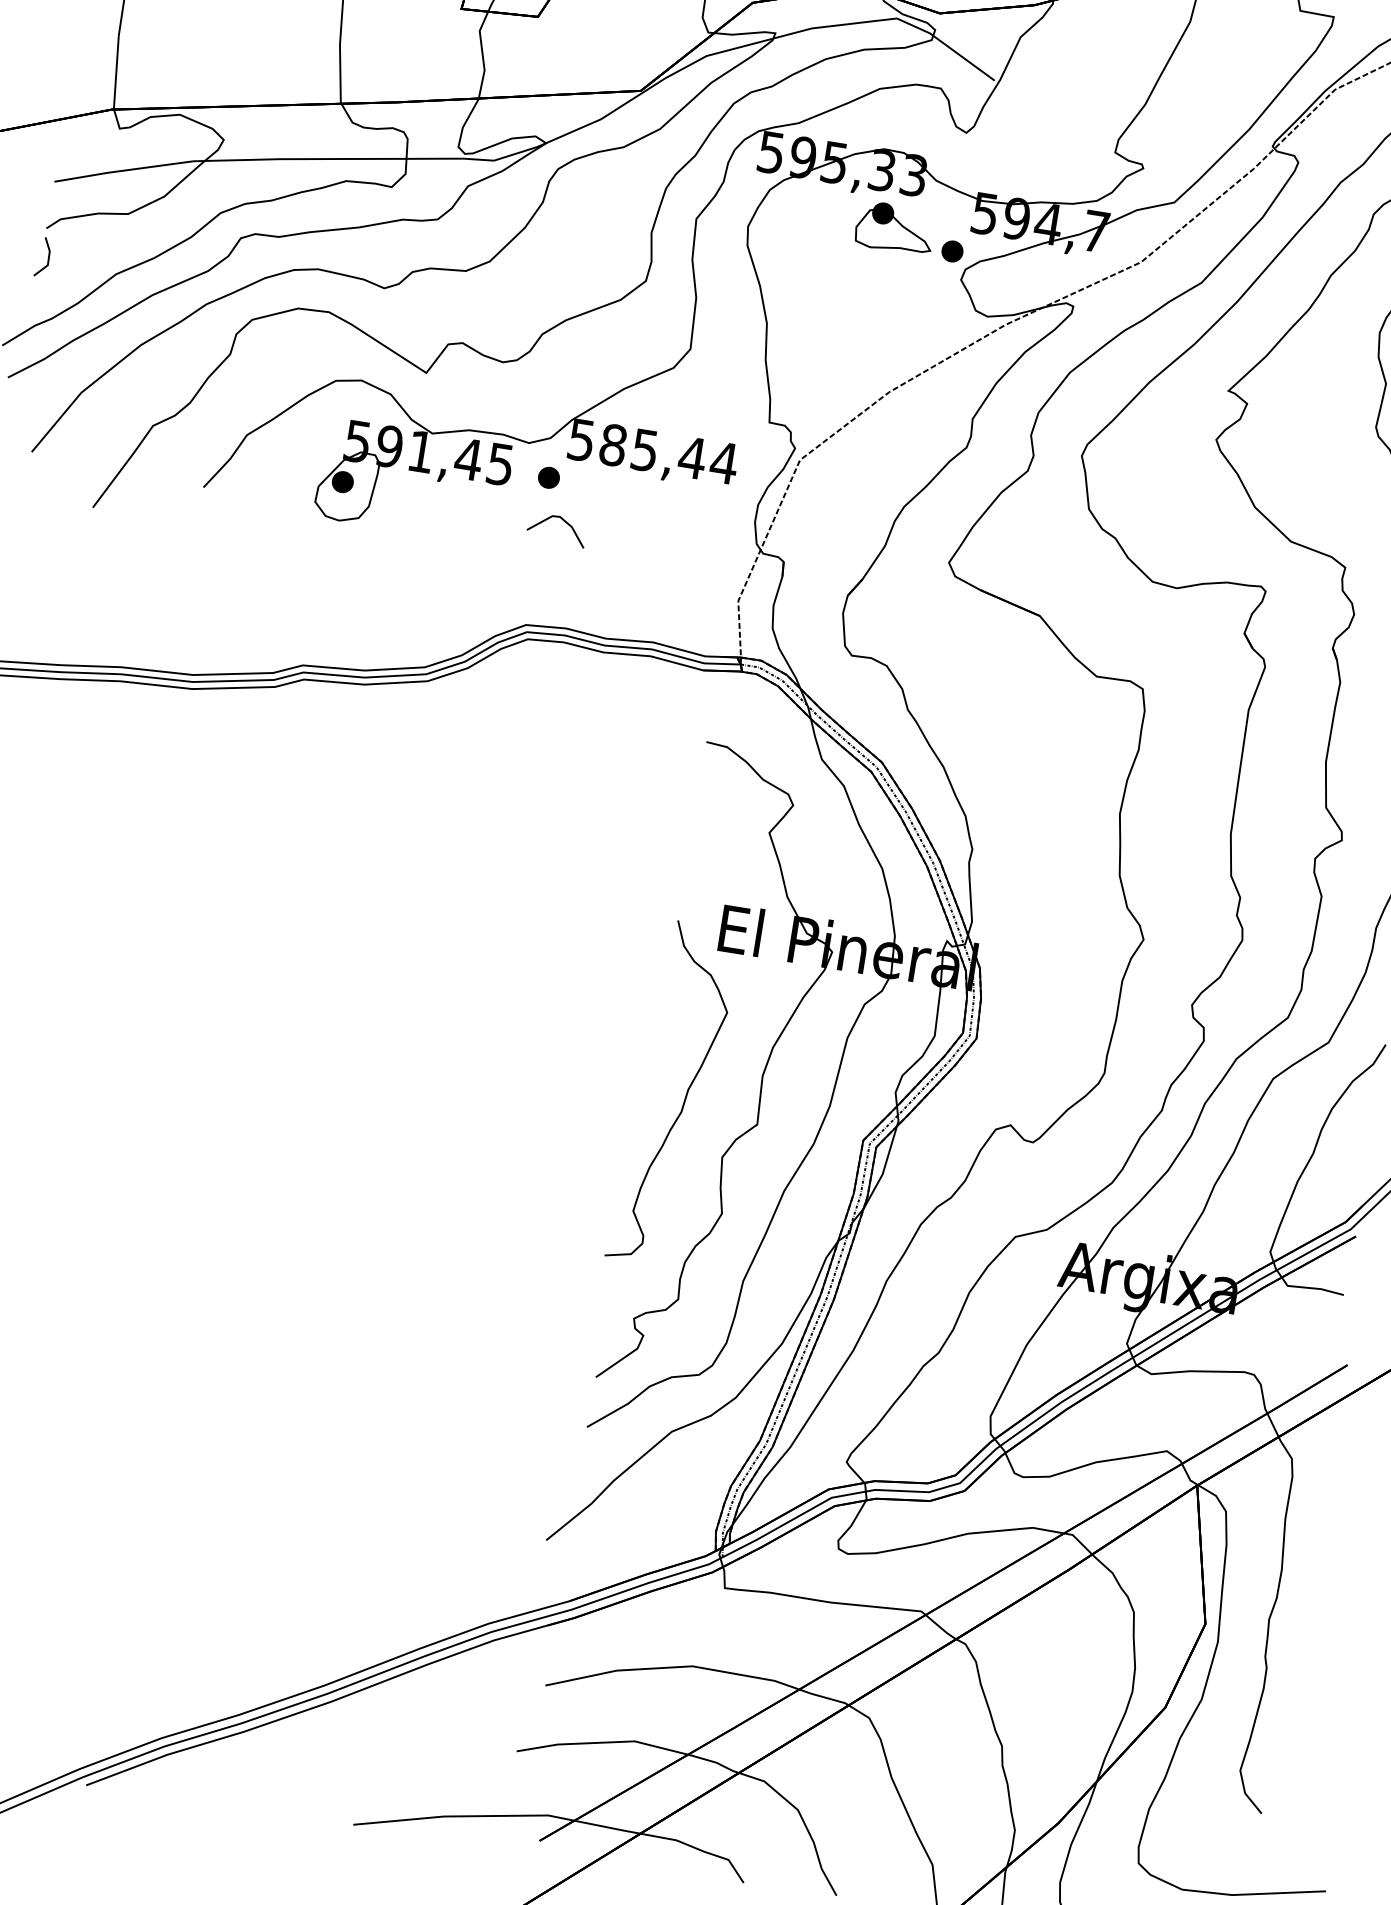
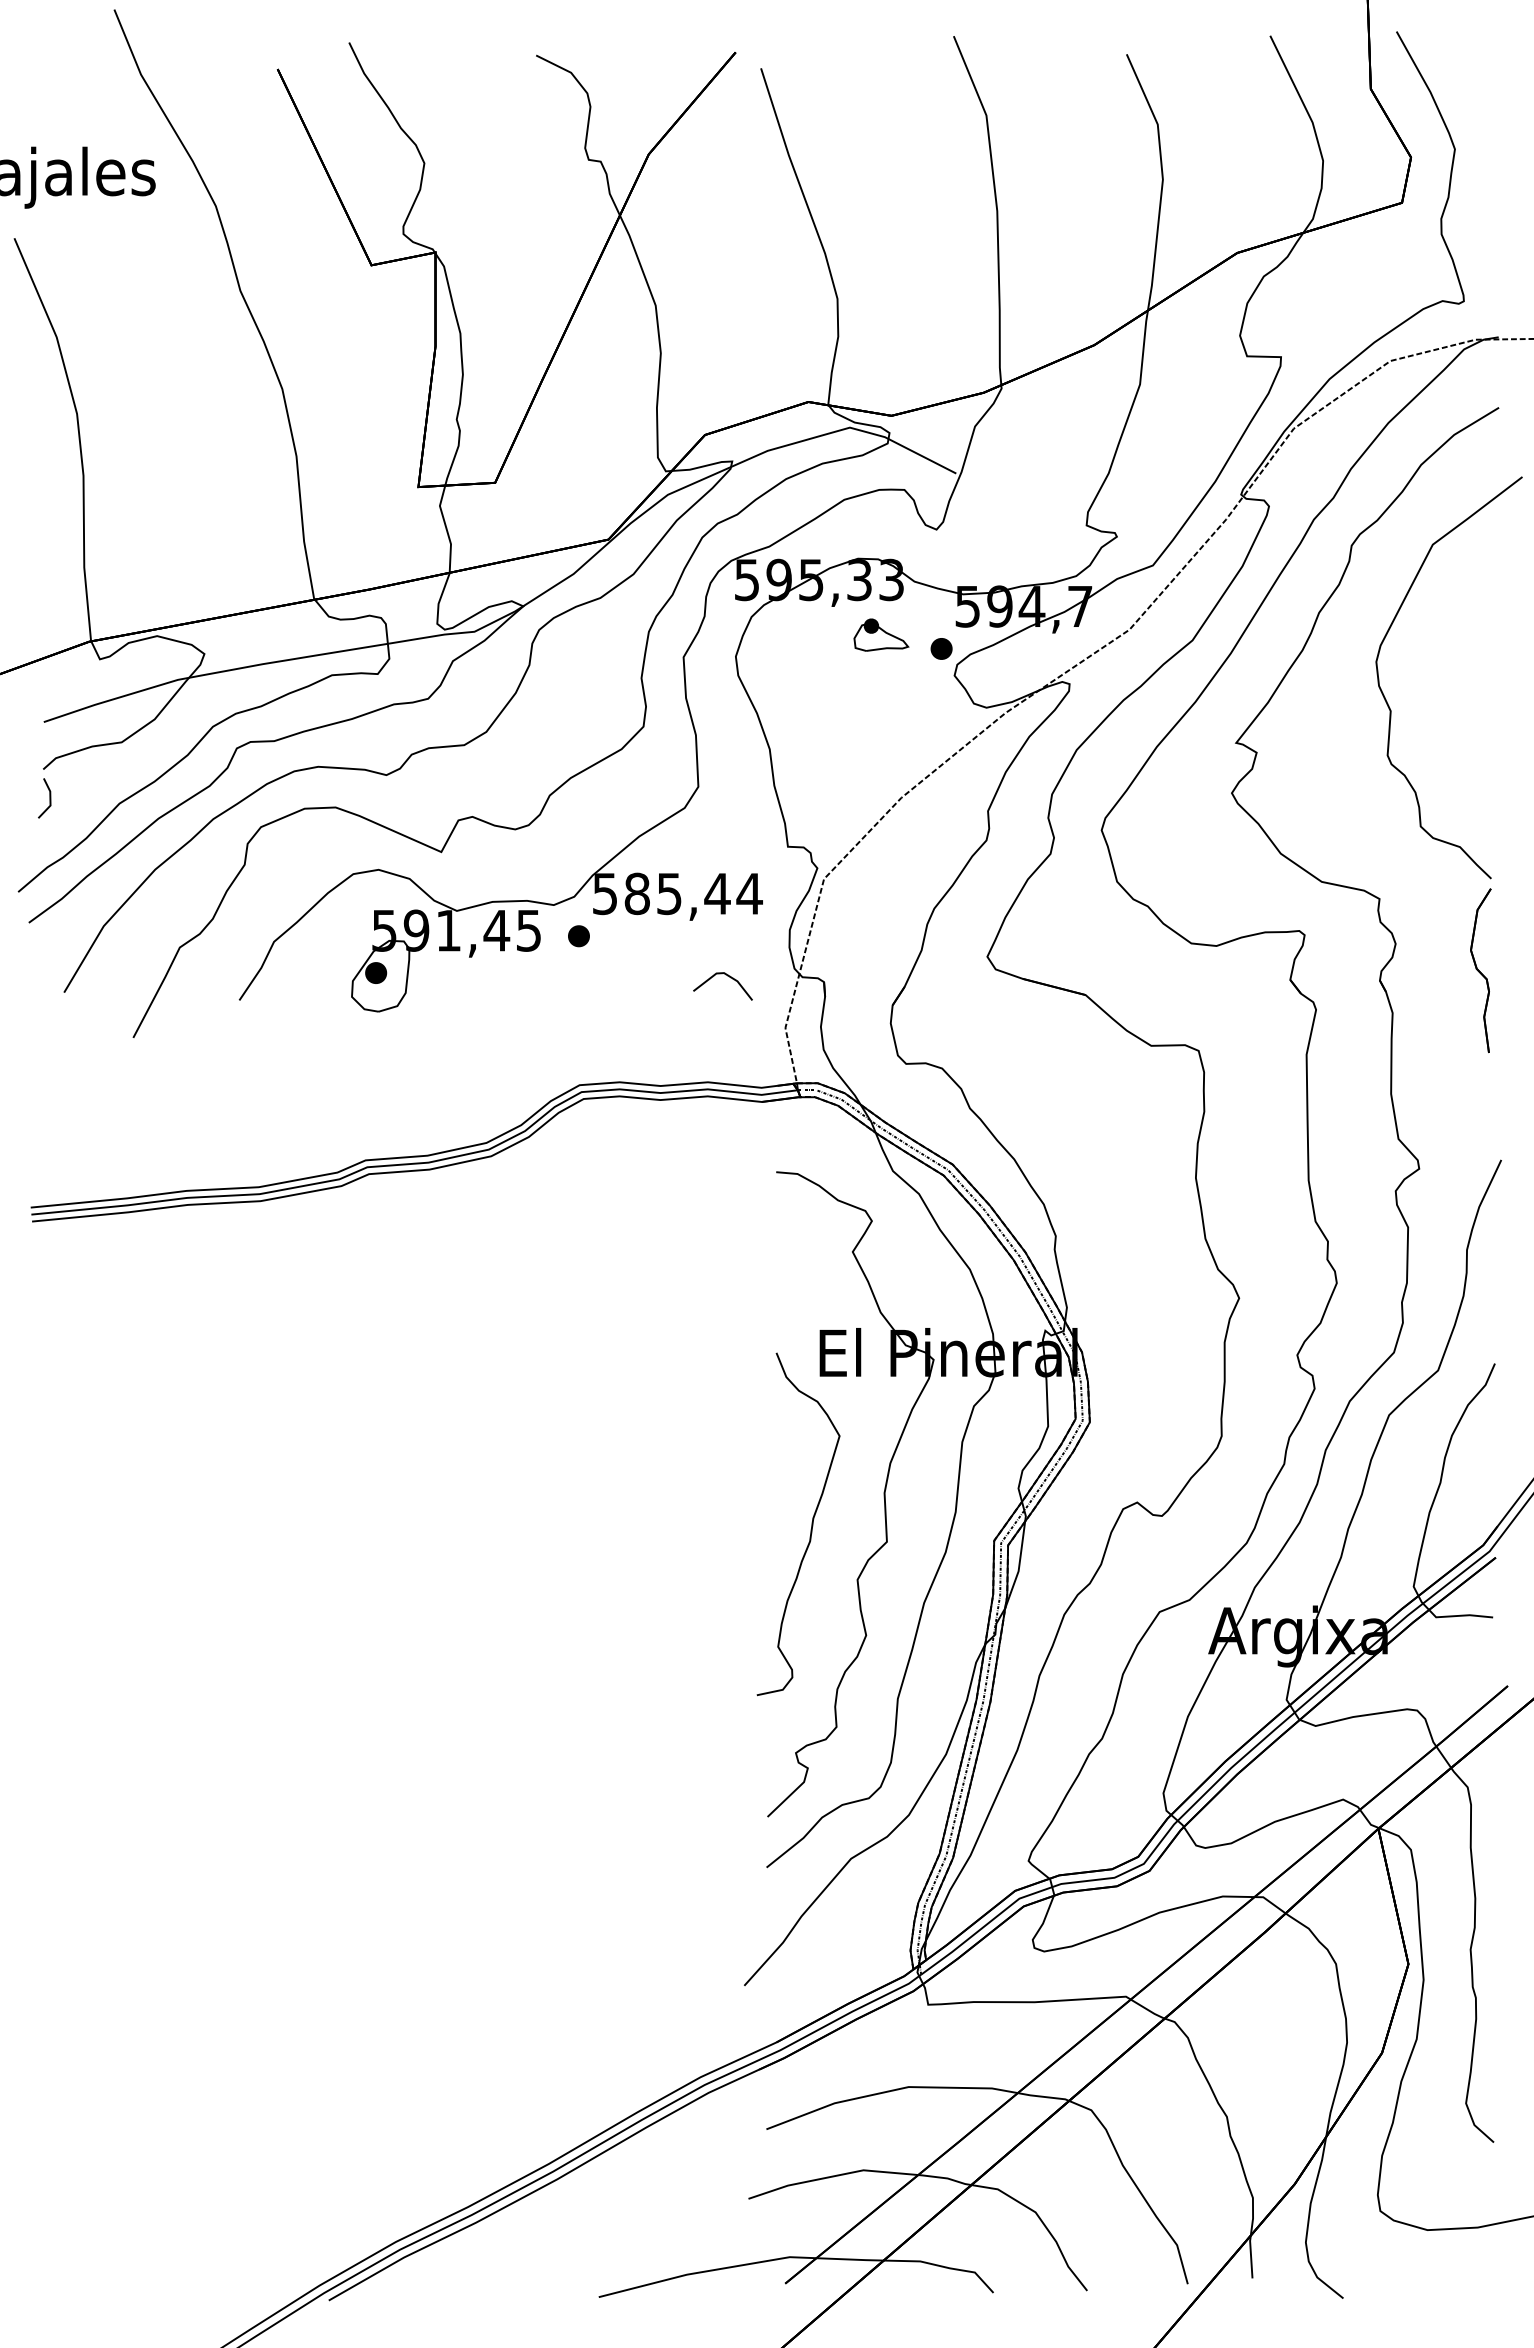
part: (895, 227) -> (881, 634), size x0.7
line: (562, 520) -> (727, 976), moved

